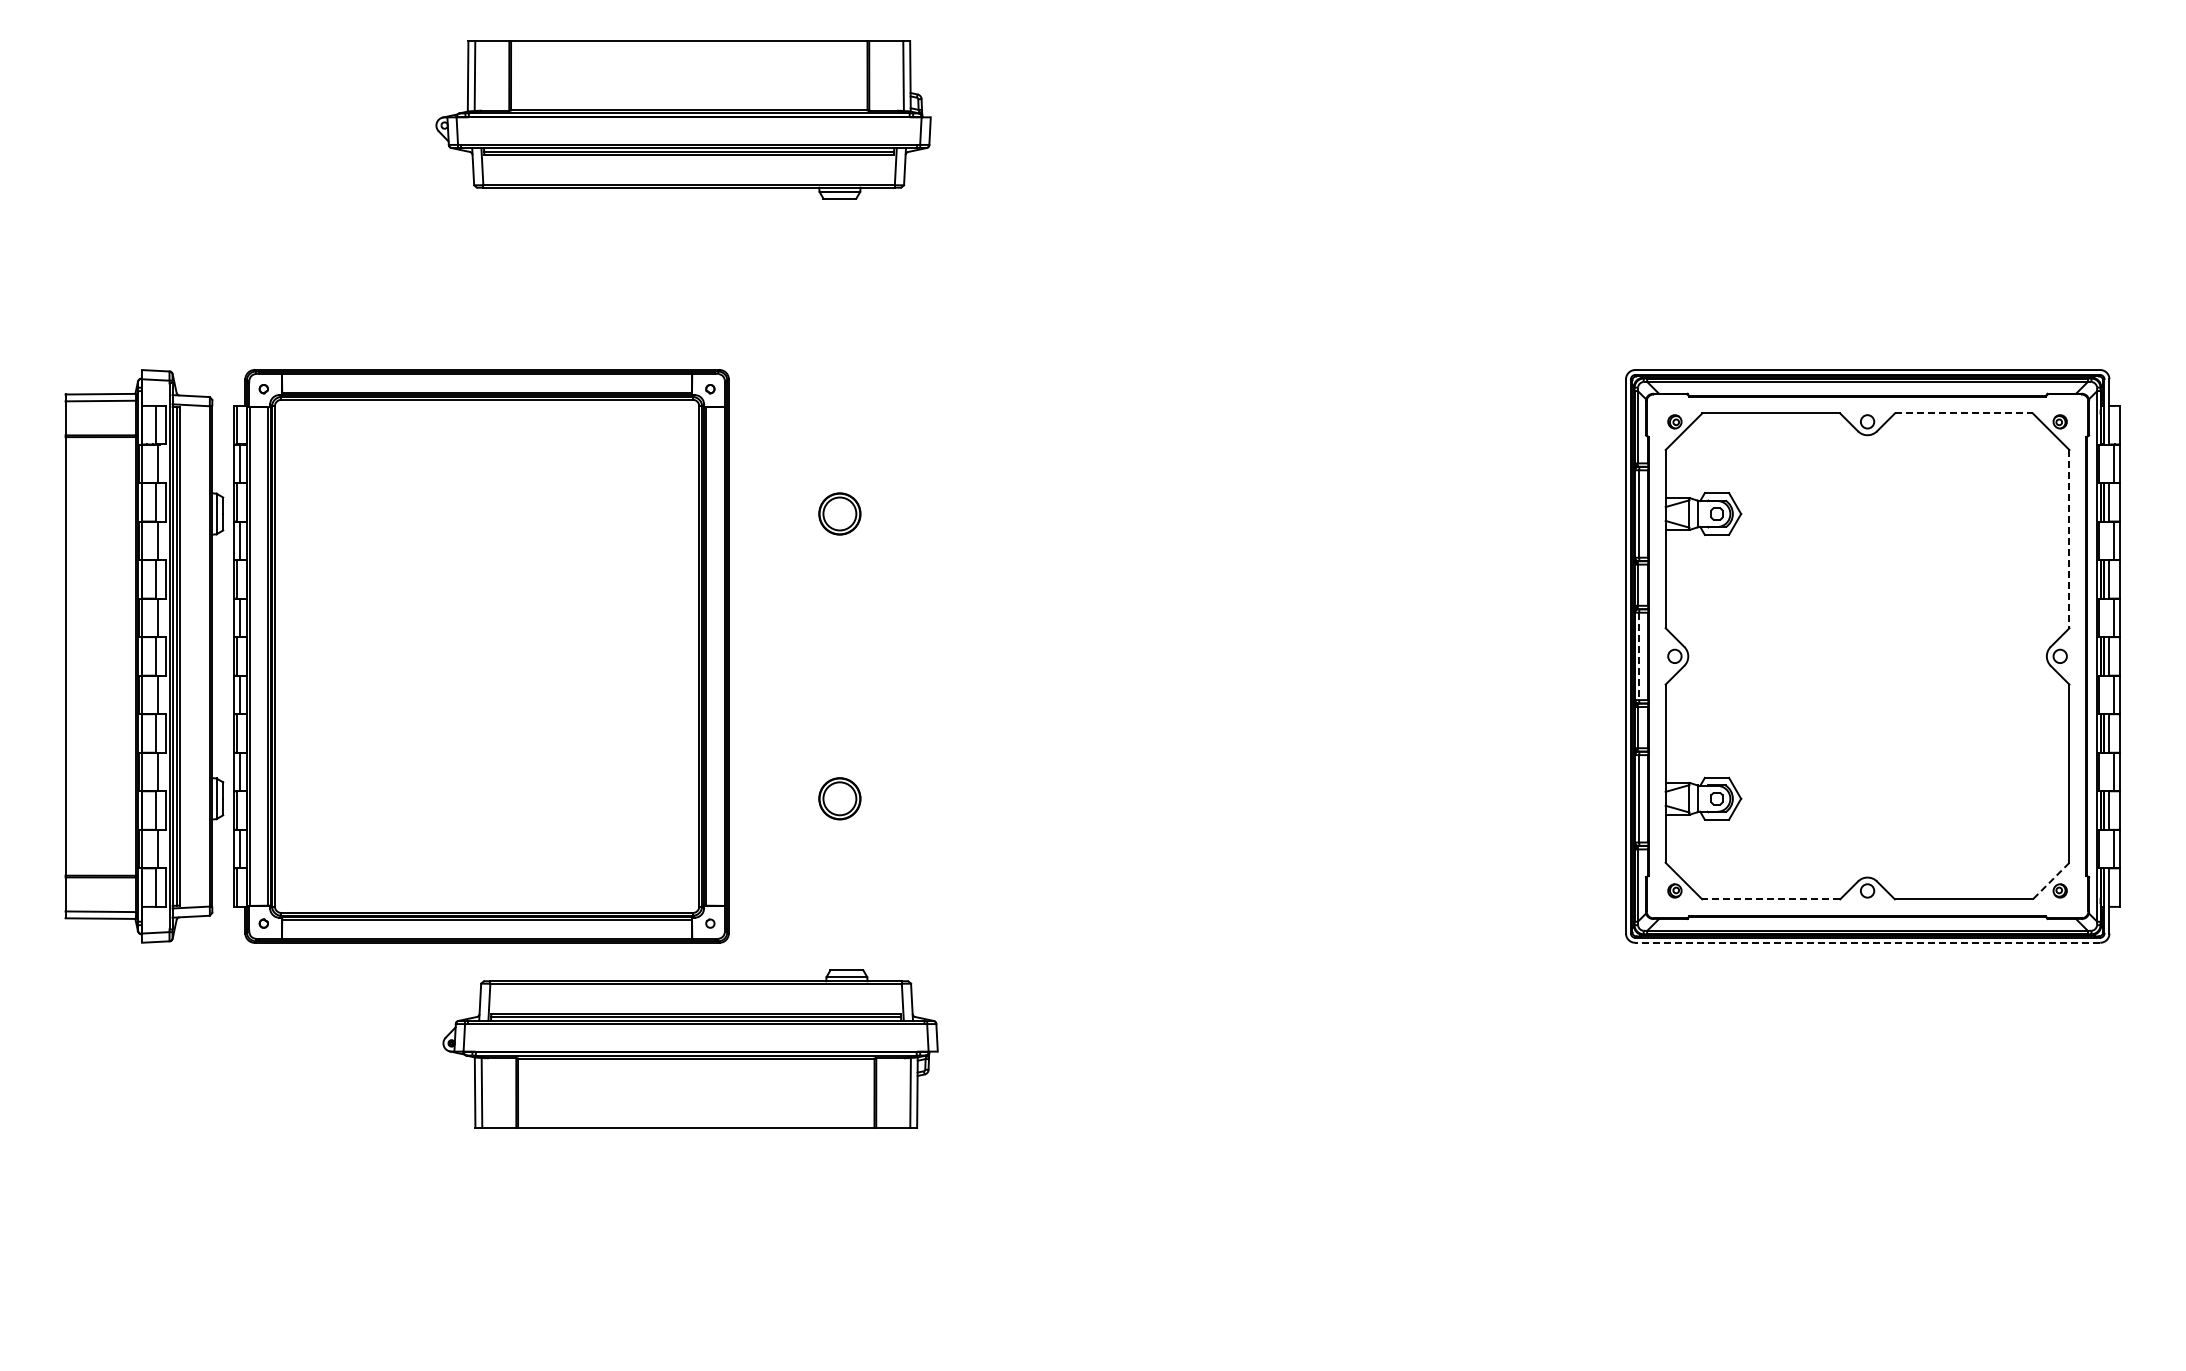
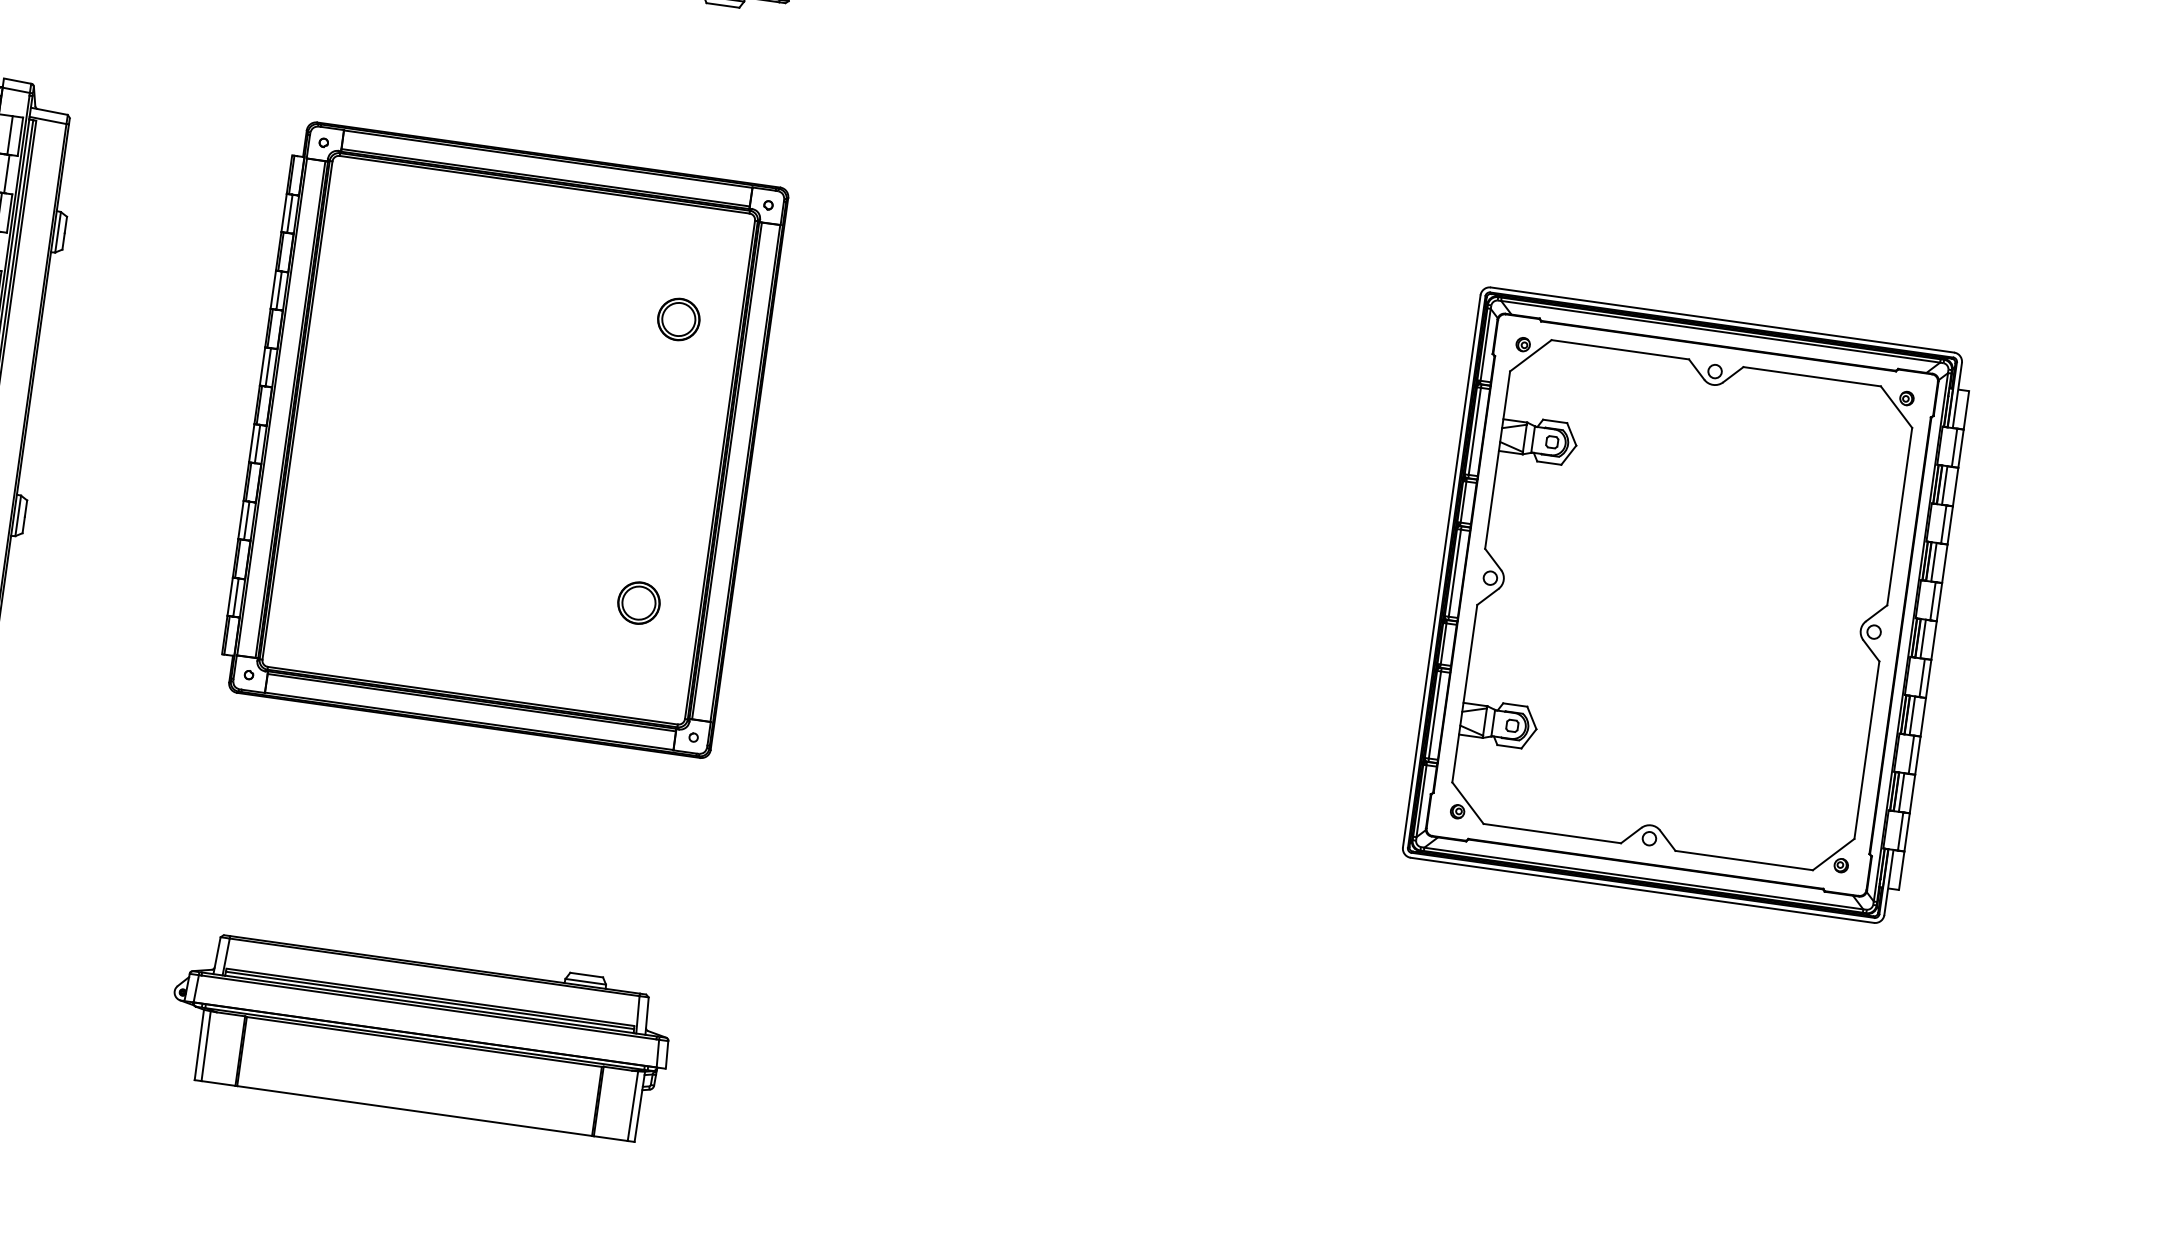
line: (1964, 413) -> (1812, 376), dashed -> solid
line: (2069, 539) -> (1899, 516), dashed -> solid
part: (481, 656) -> (503, 439), moved
line: (1639, 656) -> (1455, 573), dashed -> solid
line: (2051, 881) -> (1833, 855), dashed -> solid
line: (1770, 899) -> (1551, 833), dashed -> solid
line: (1867, 942) -> (1642, 890), dashed -> solid
part: (690, 1048) -> (420, 1031), moved

